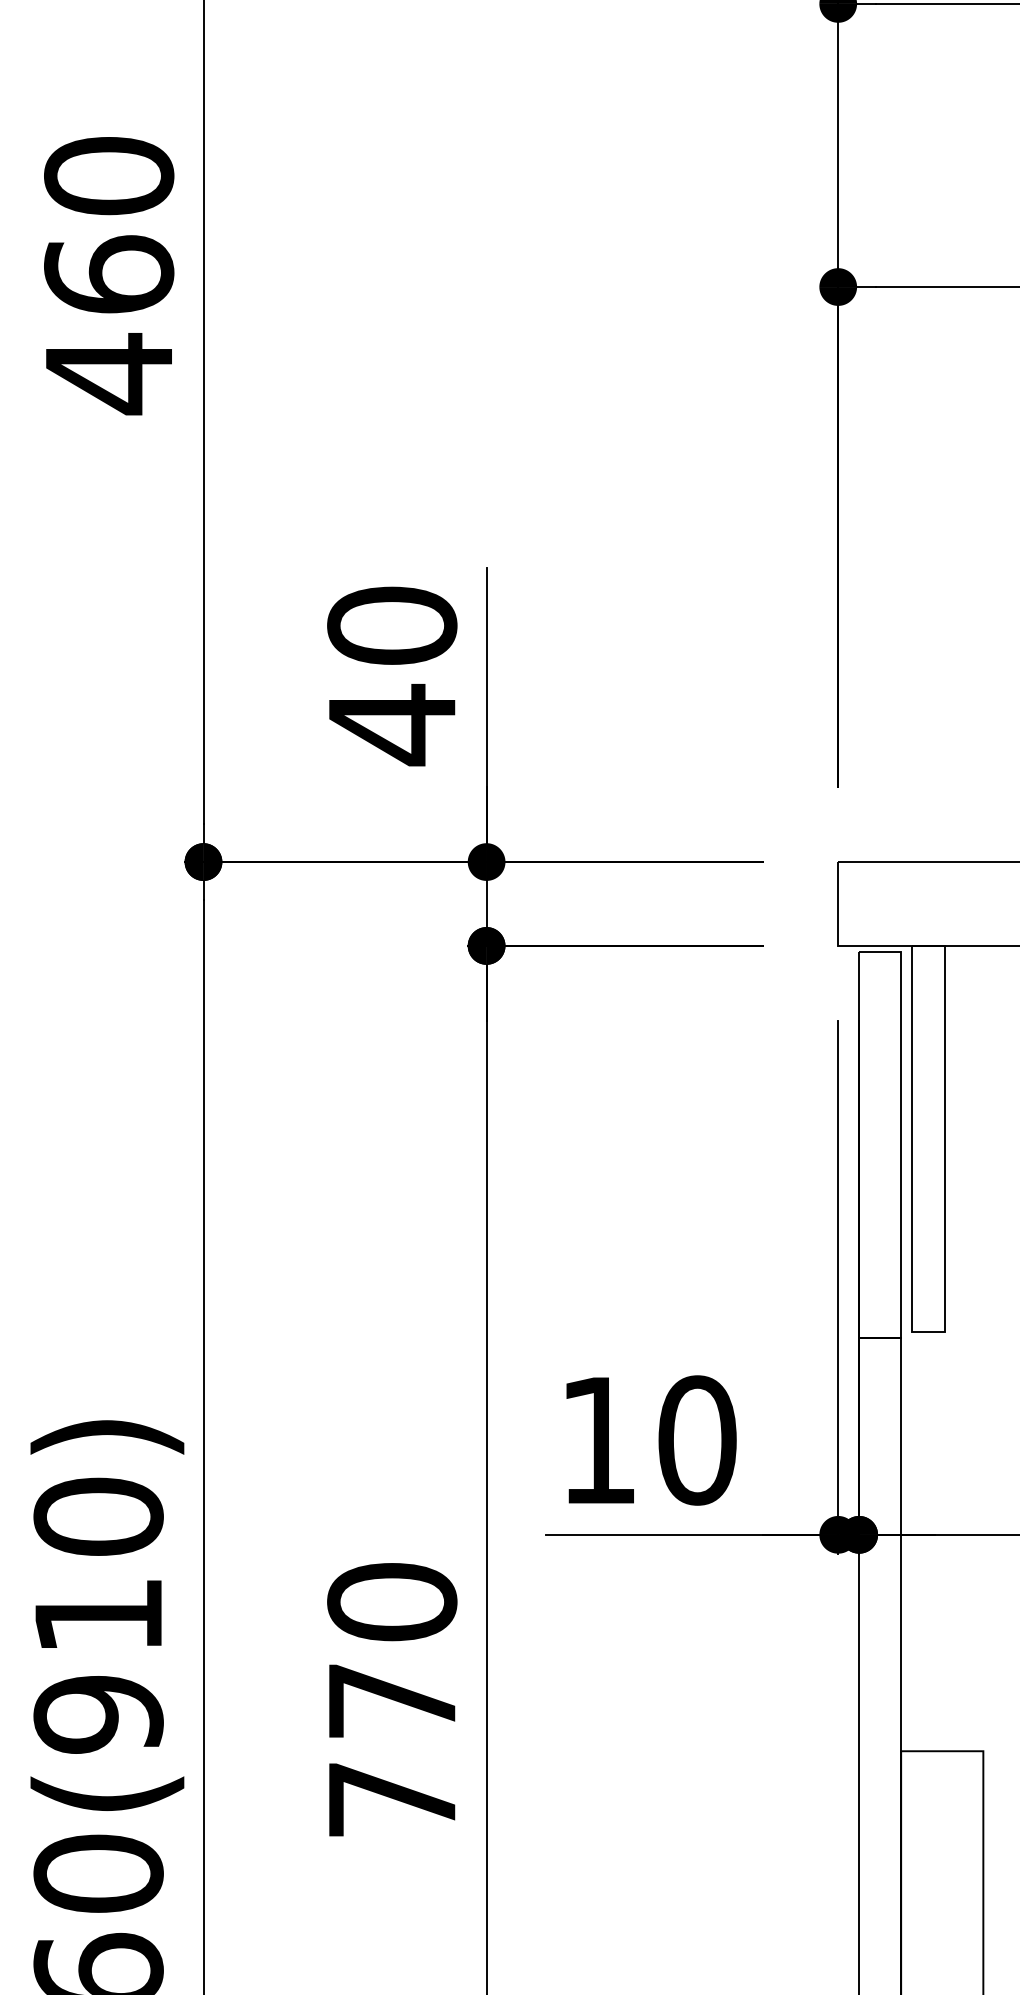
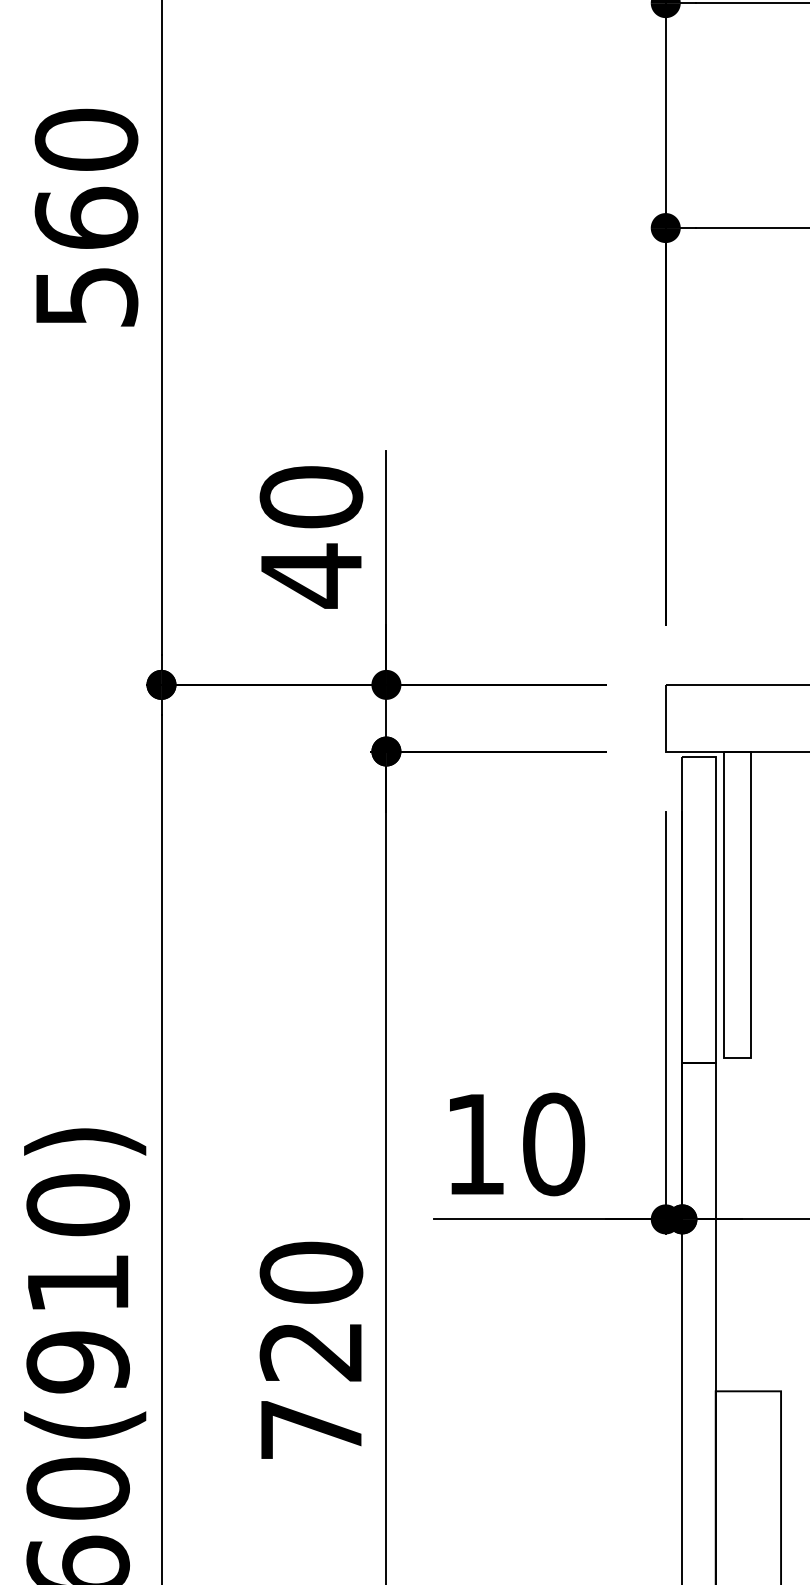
text: (110, 373) -> (87, 296), 460 -> 560
text: (391, 1701) -> (310, 1351), 770 -> 720

